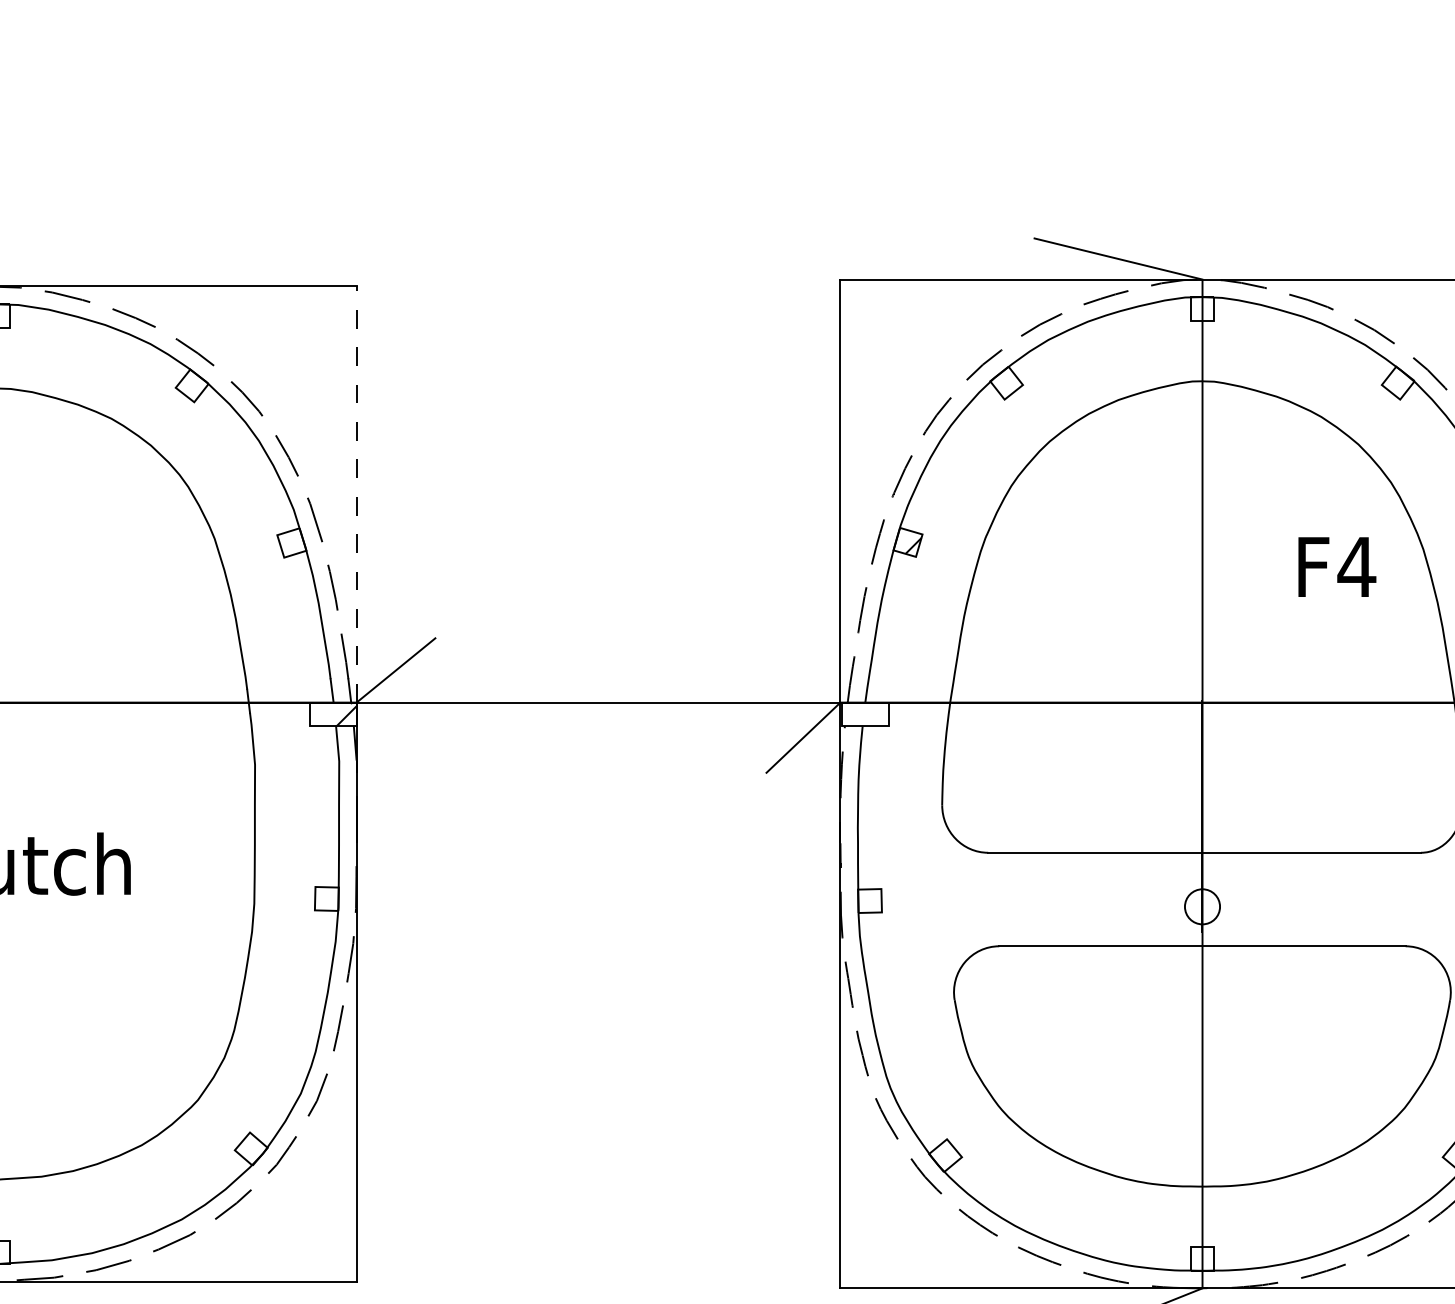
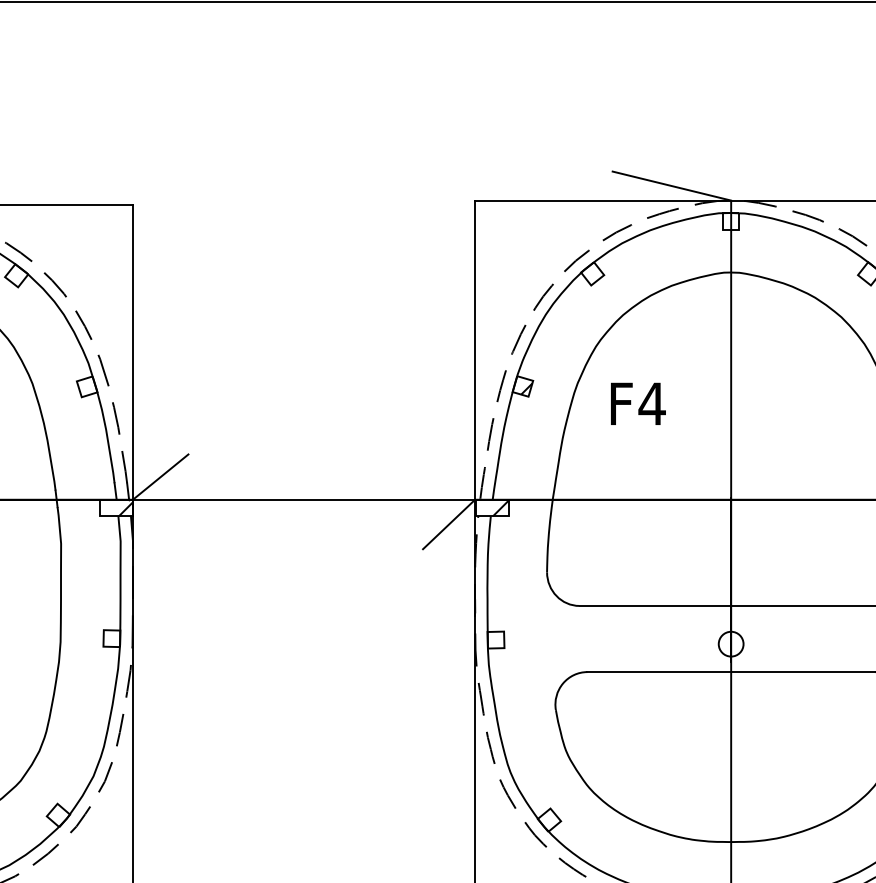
line: (356, 493) -> (132, 351), dashed -> solid
text: (1337, 566) -> (638, 403), moved
hatch: (876, 714) -> (500, 508), added

